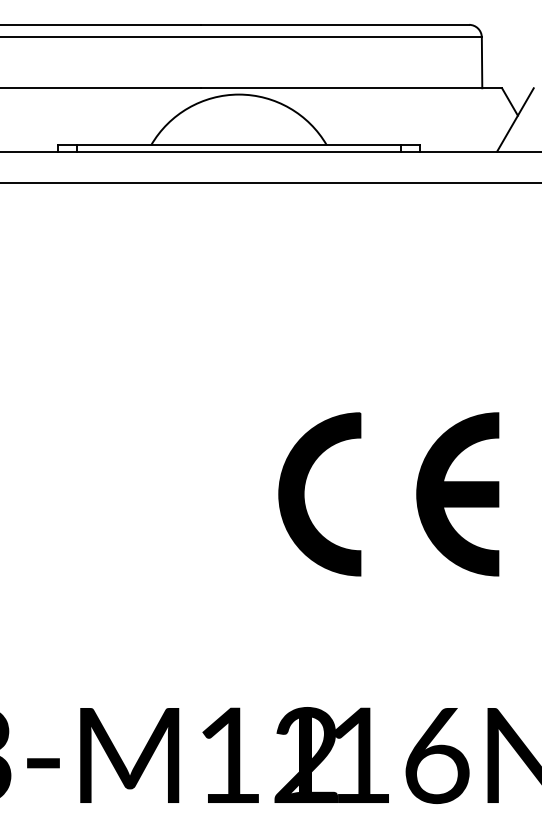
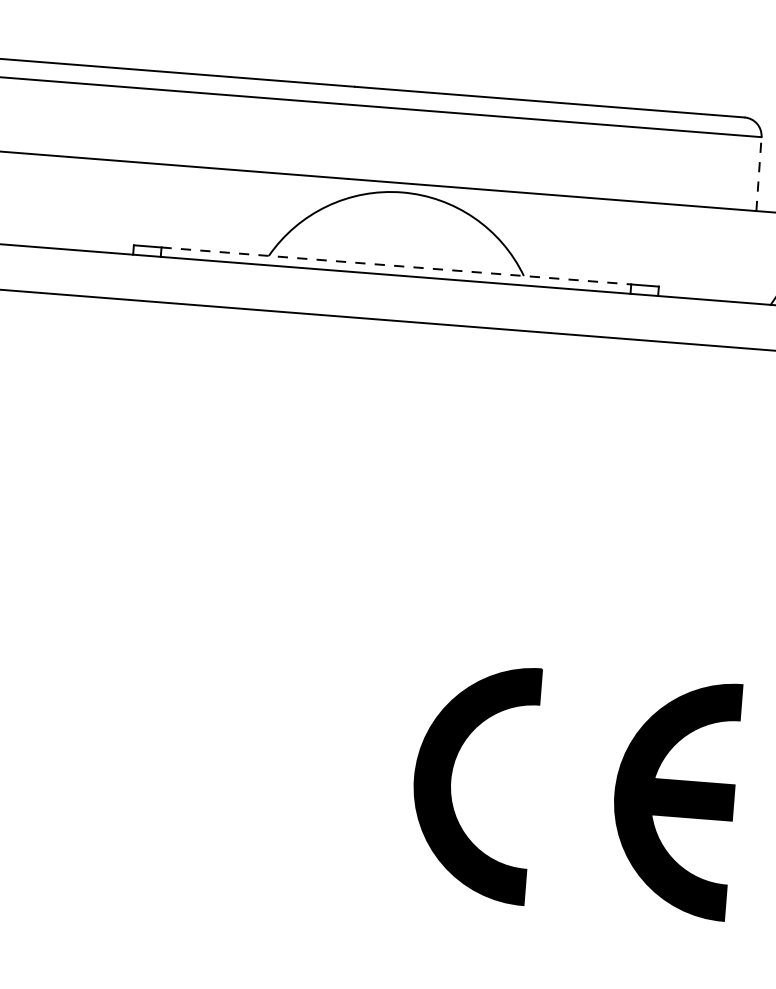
line: (482, 62) -> (759, 173), solid -> dashed
line: (238, 145) -> (395, 266), solid -> dashed

